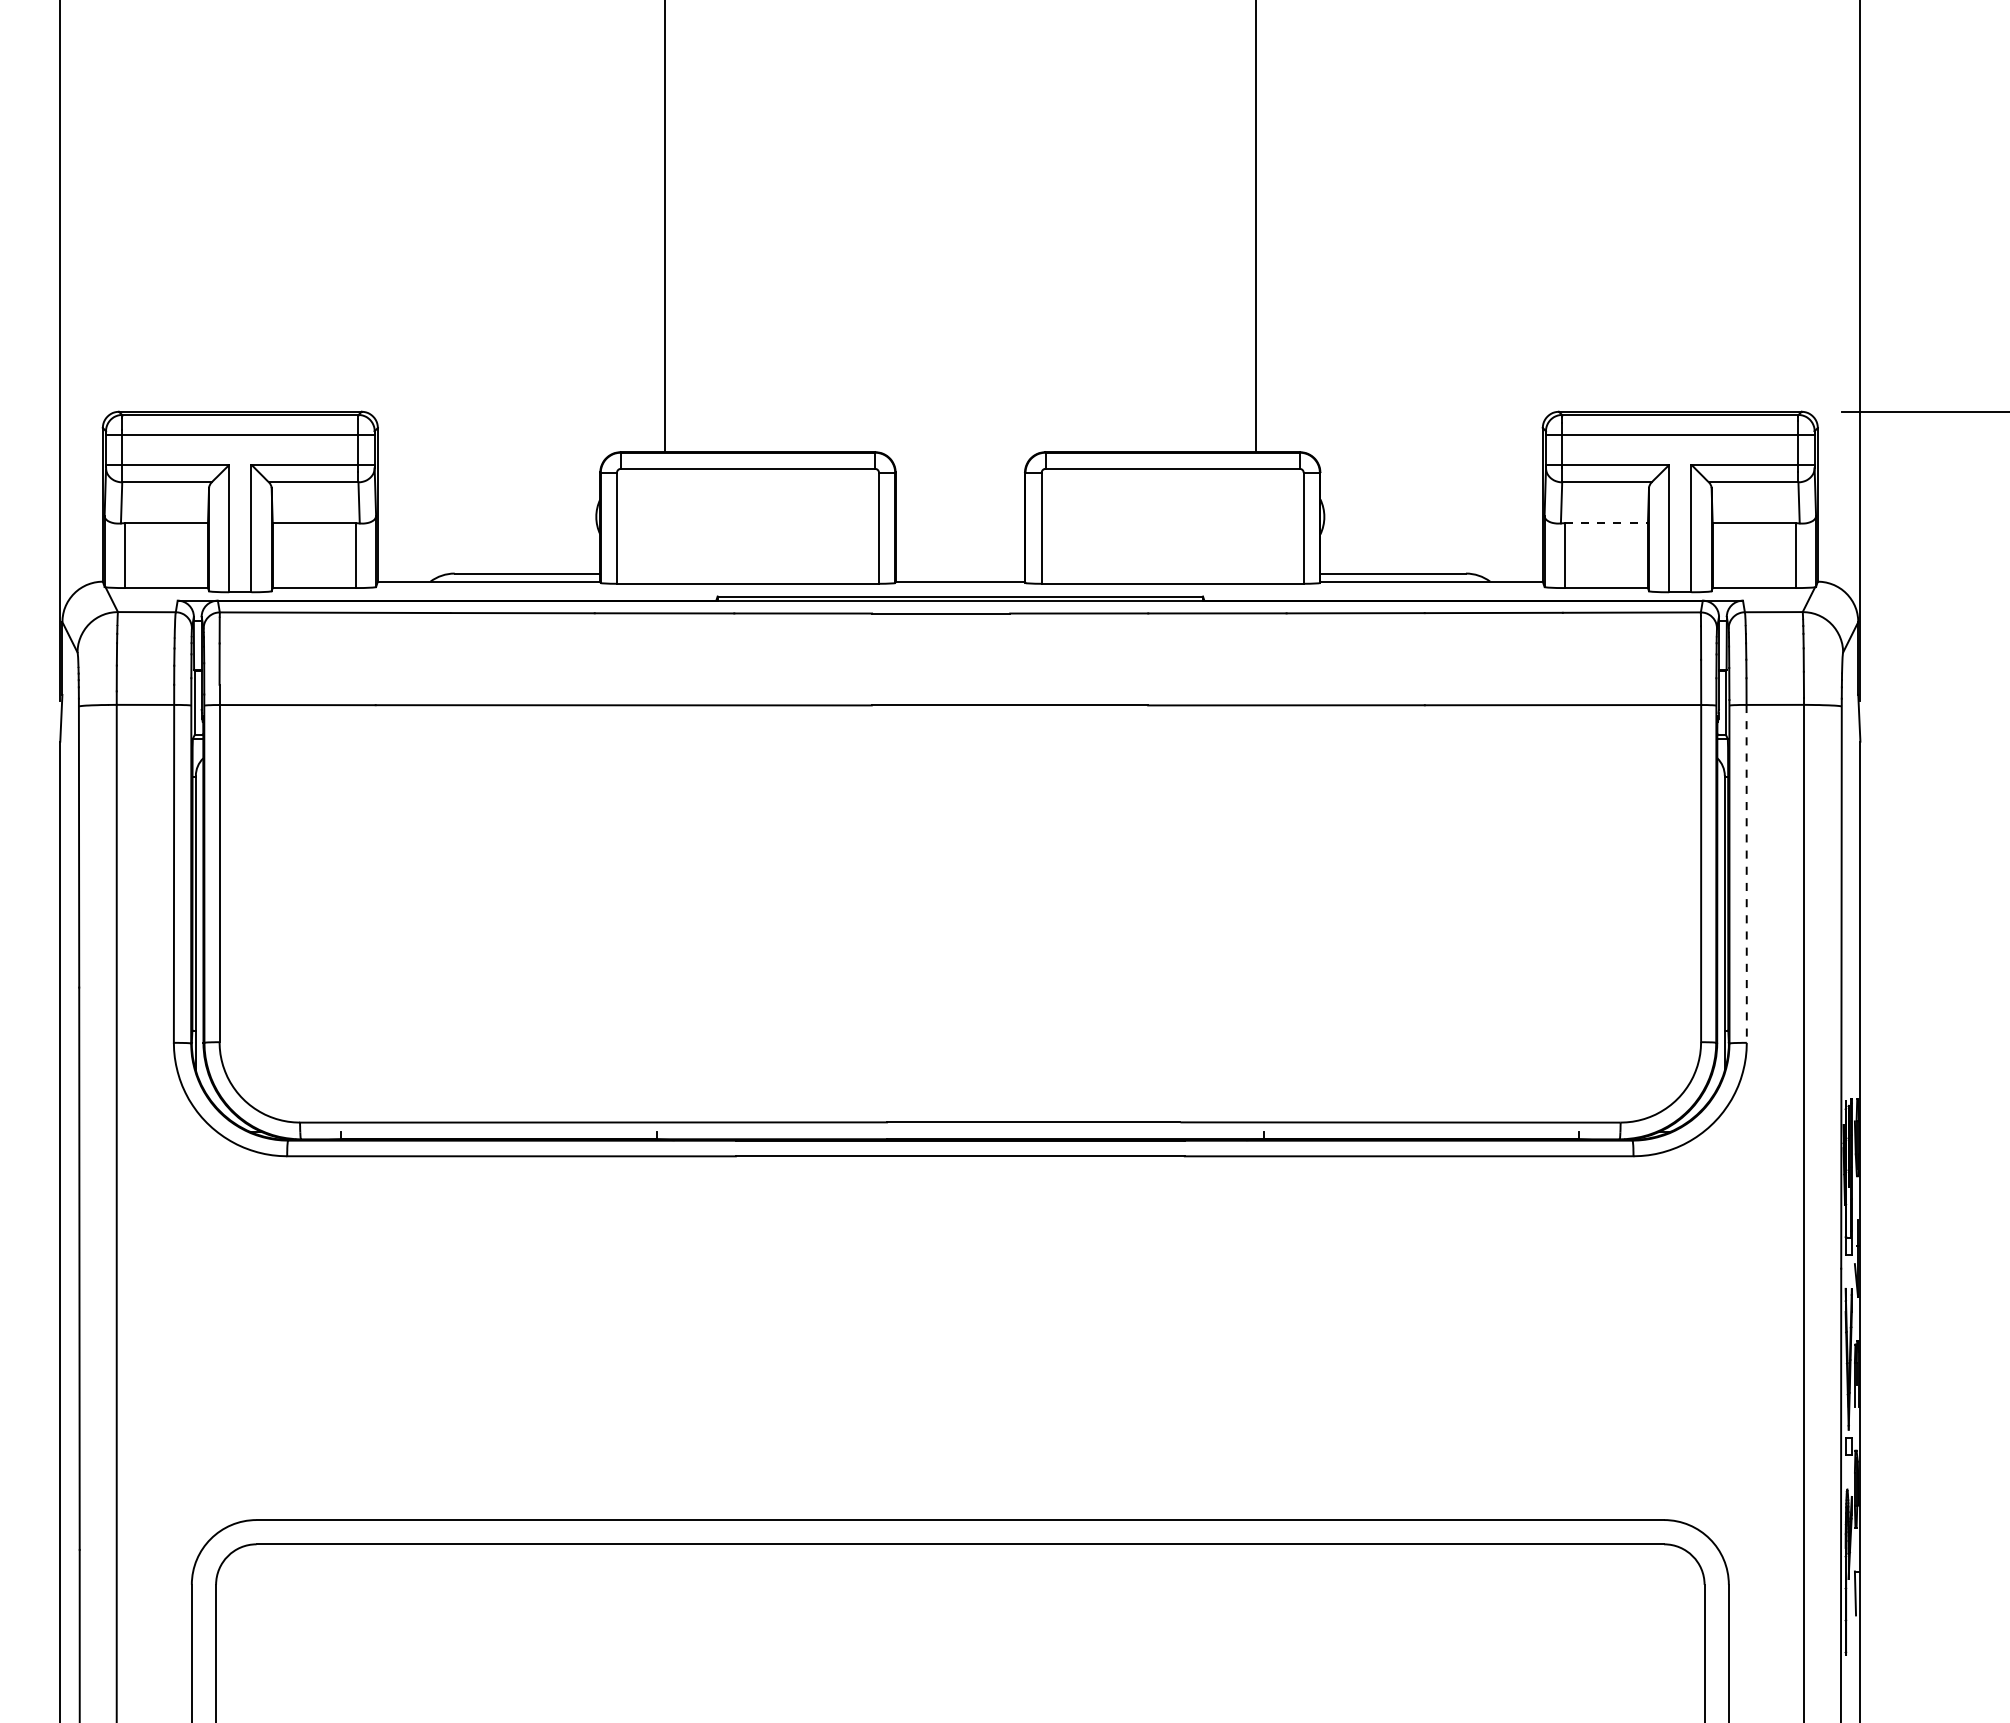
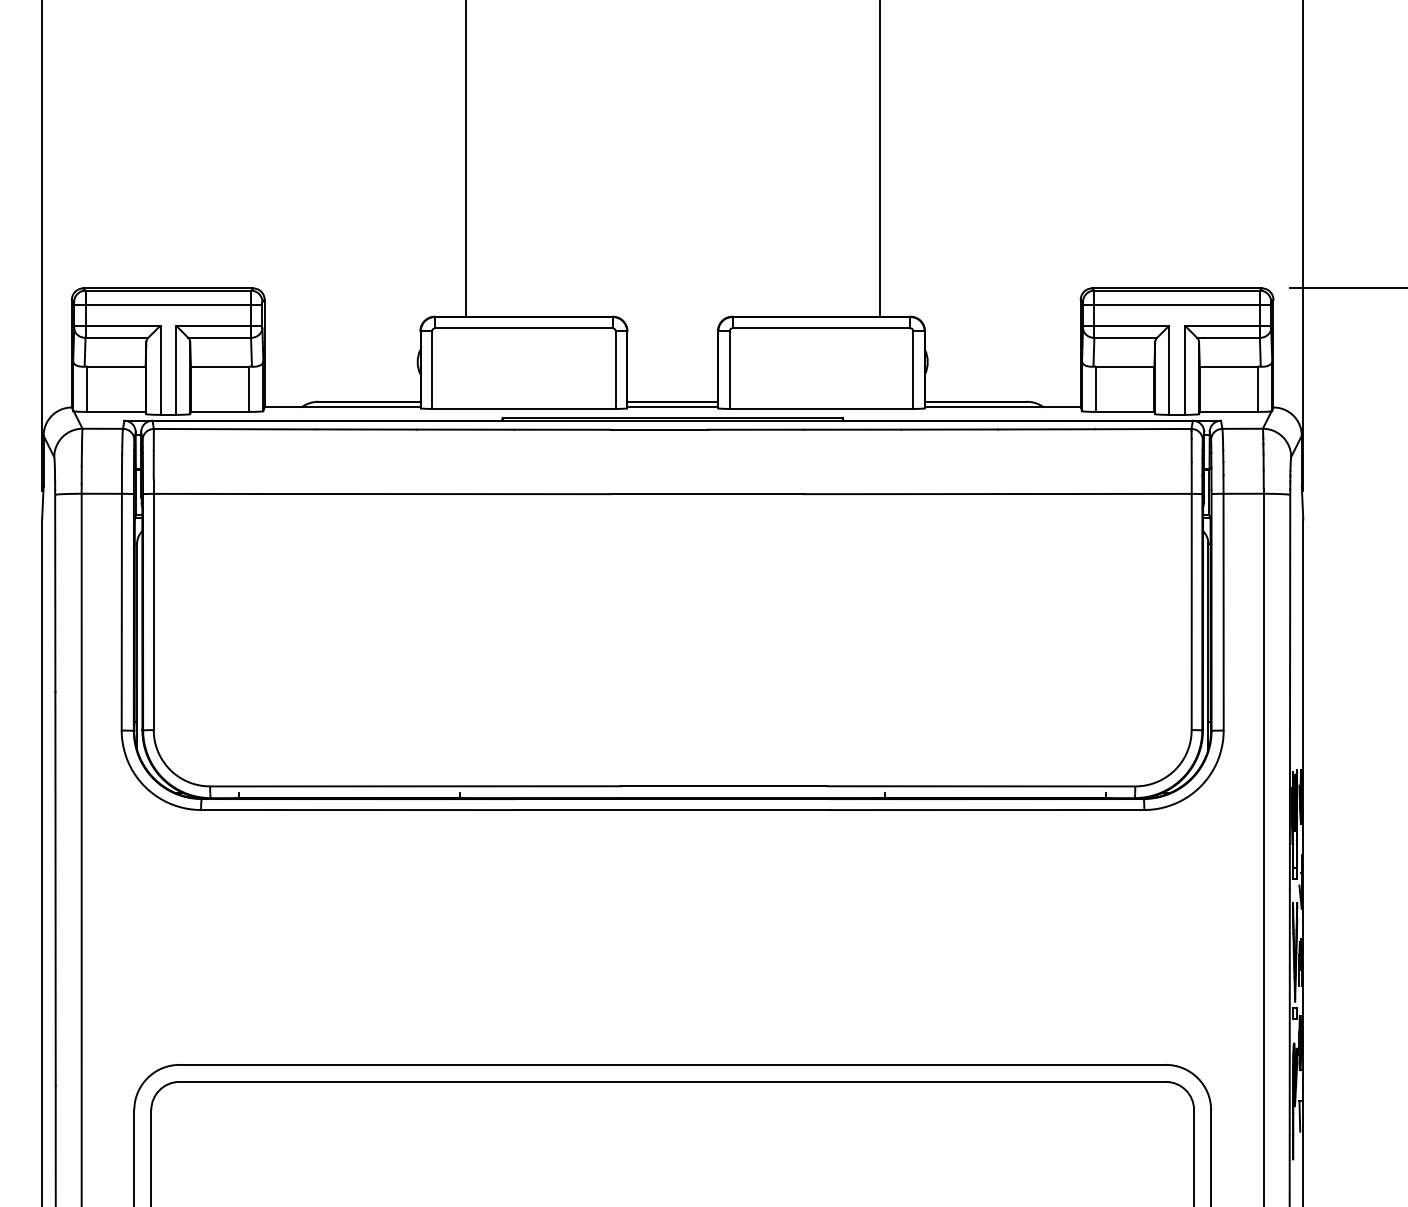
line: (1606, 523) -> (1125, 366), dashed -> solid
line: (960, 573) -> (672, 401), added
line: (1746, 873) -> (1223, 611), dashed -> solid

